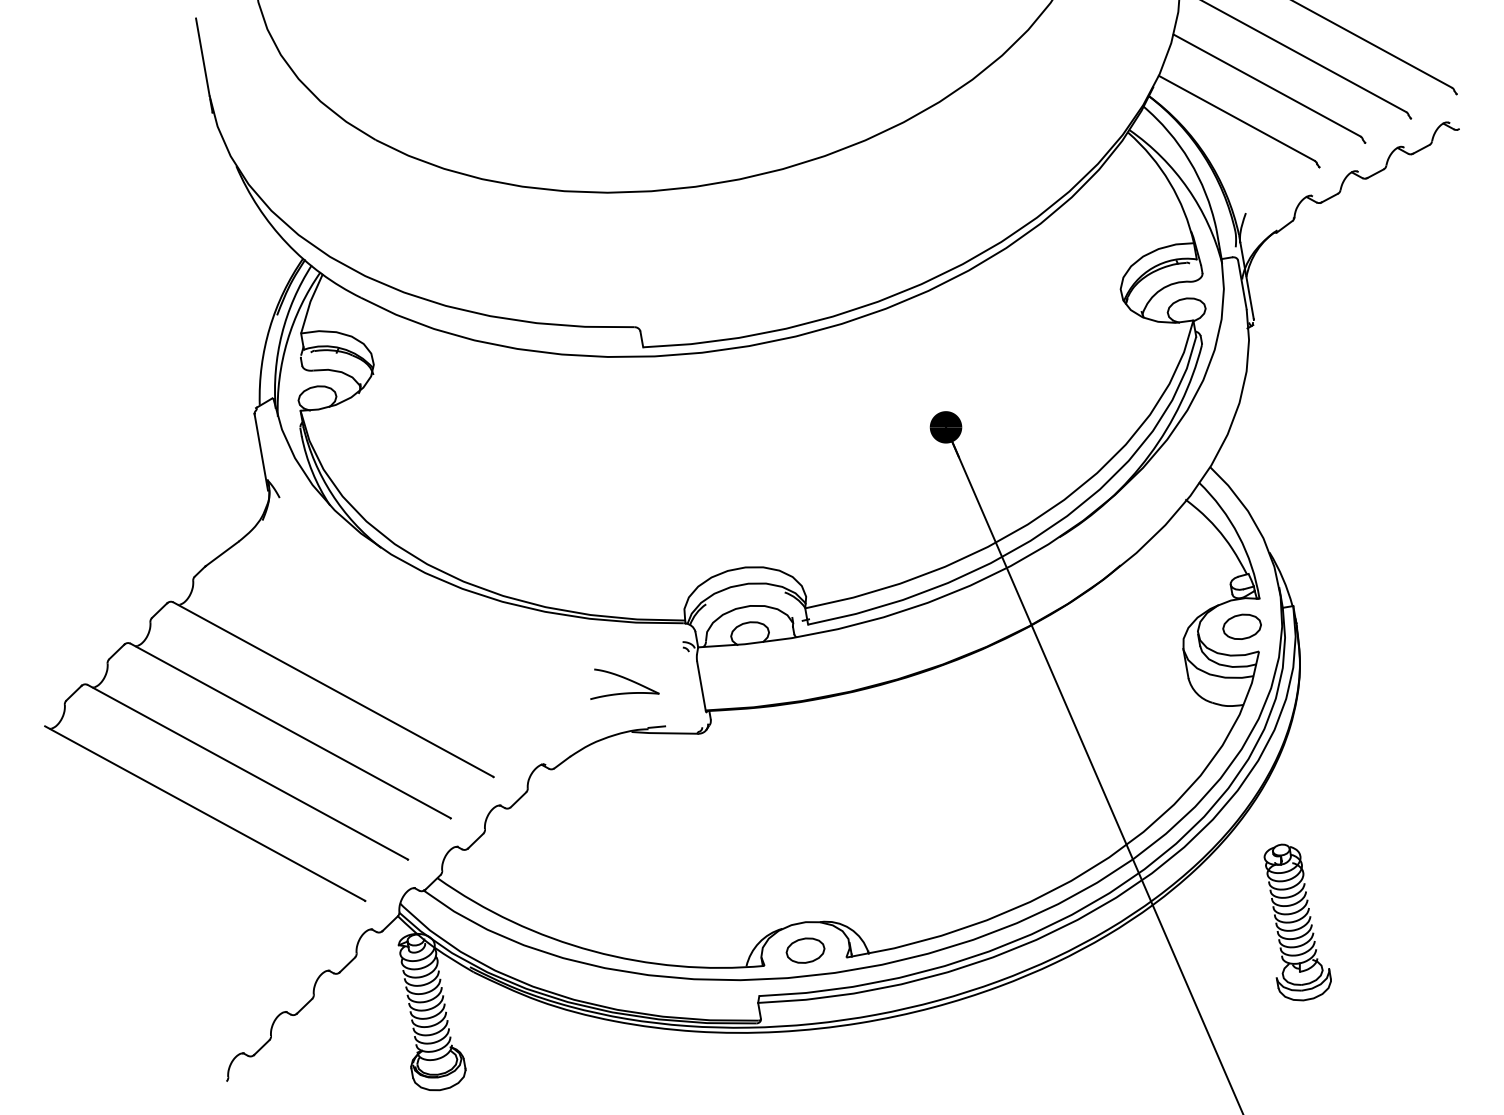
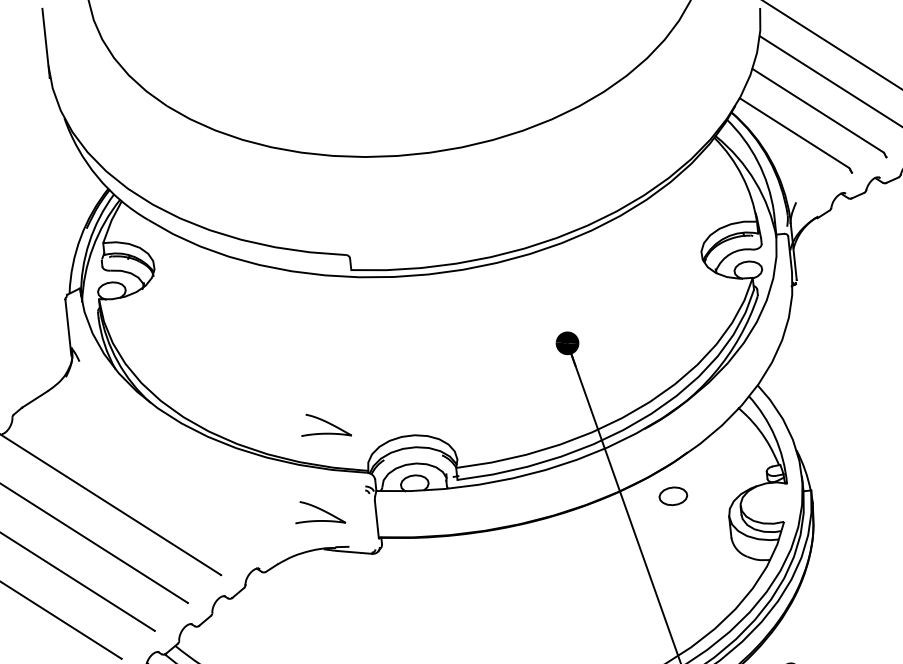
part: (624, 563) -> (326, 426), added
part: (1241, 626) -> (672, 496), moved

